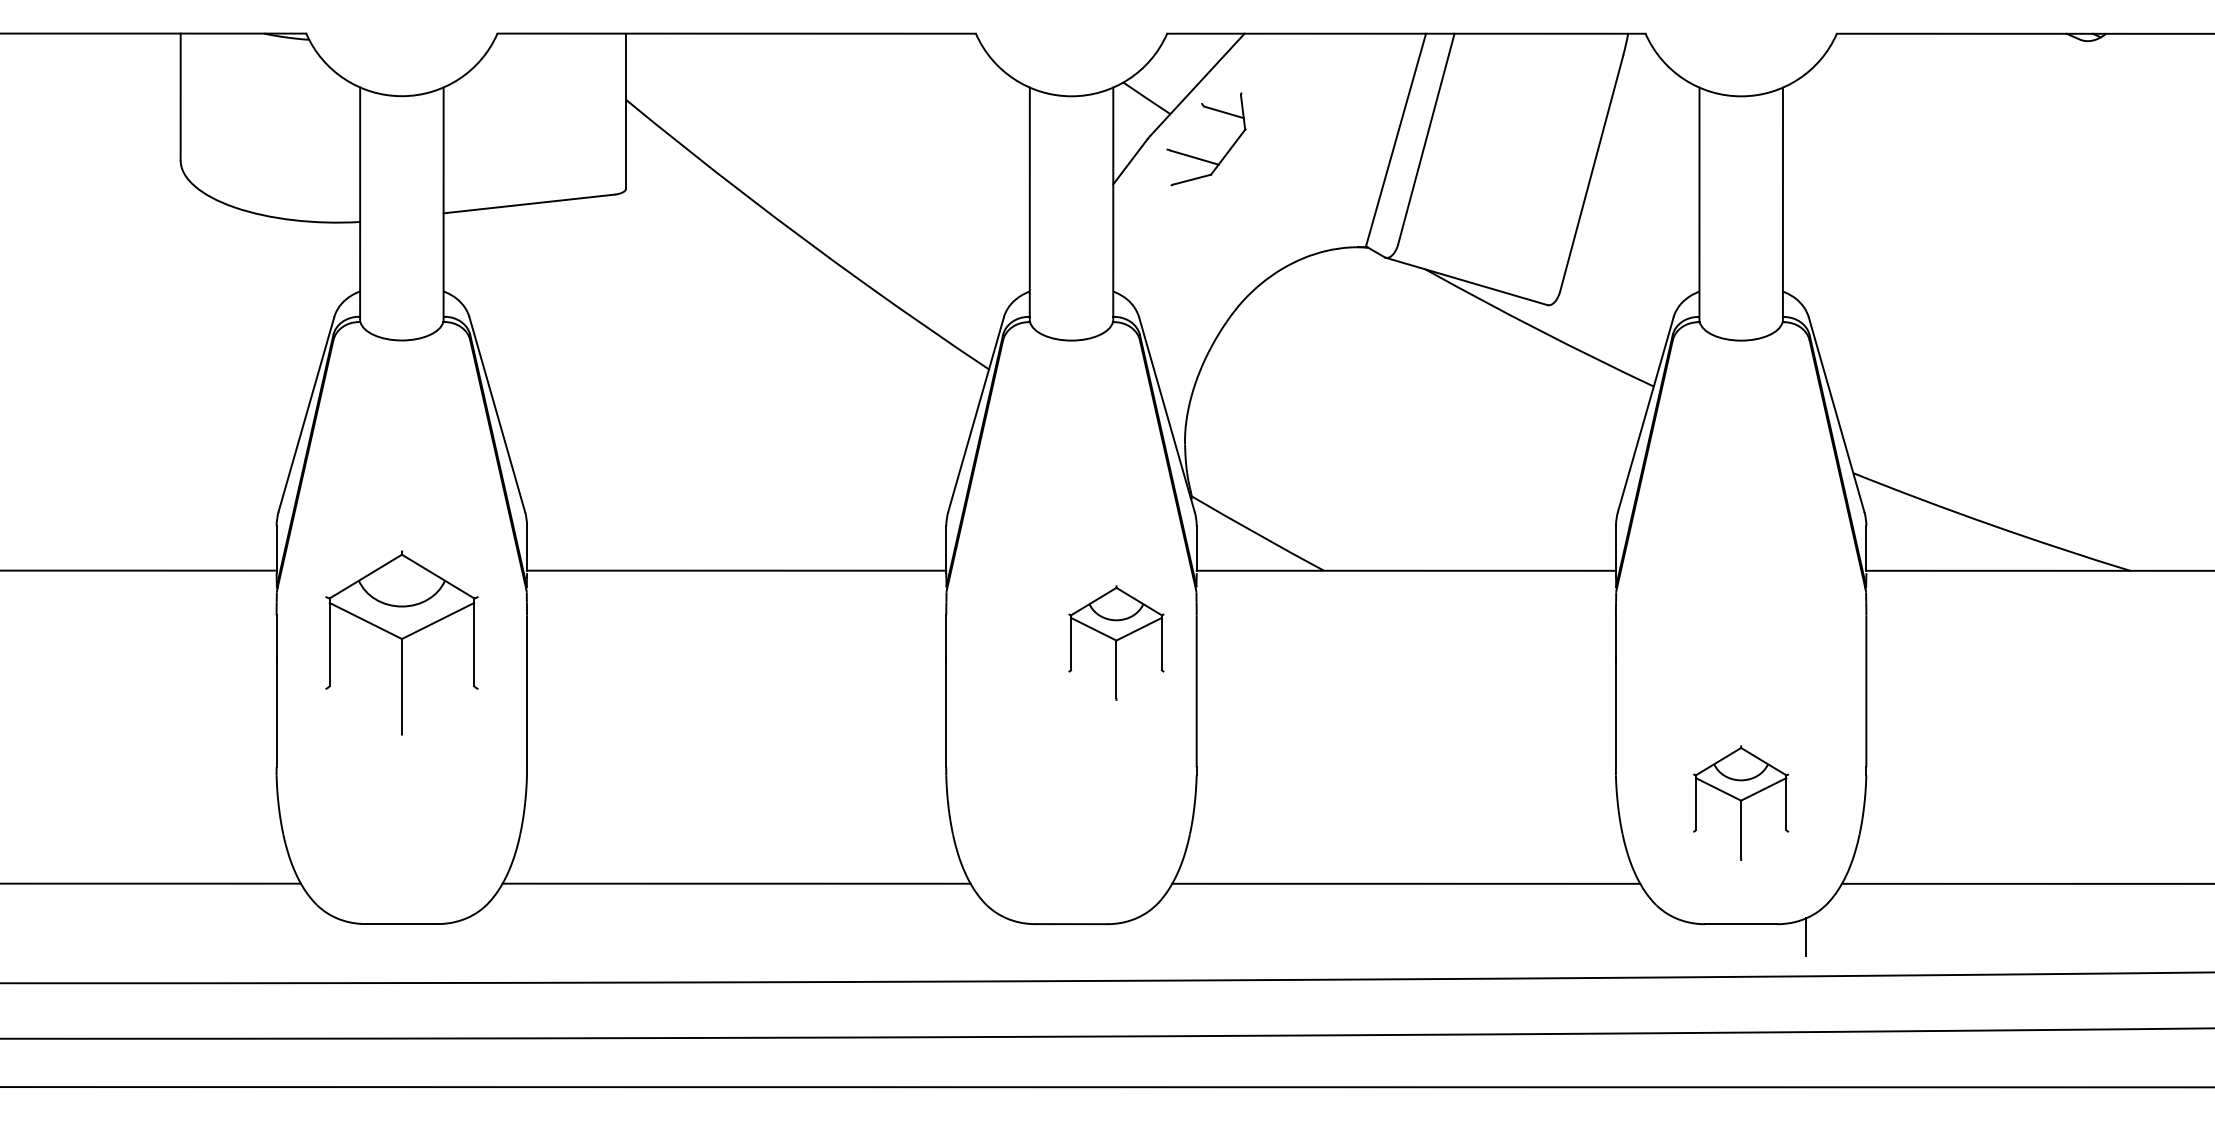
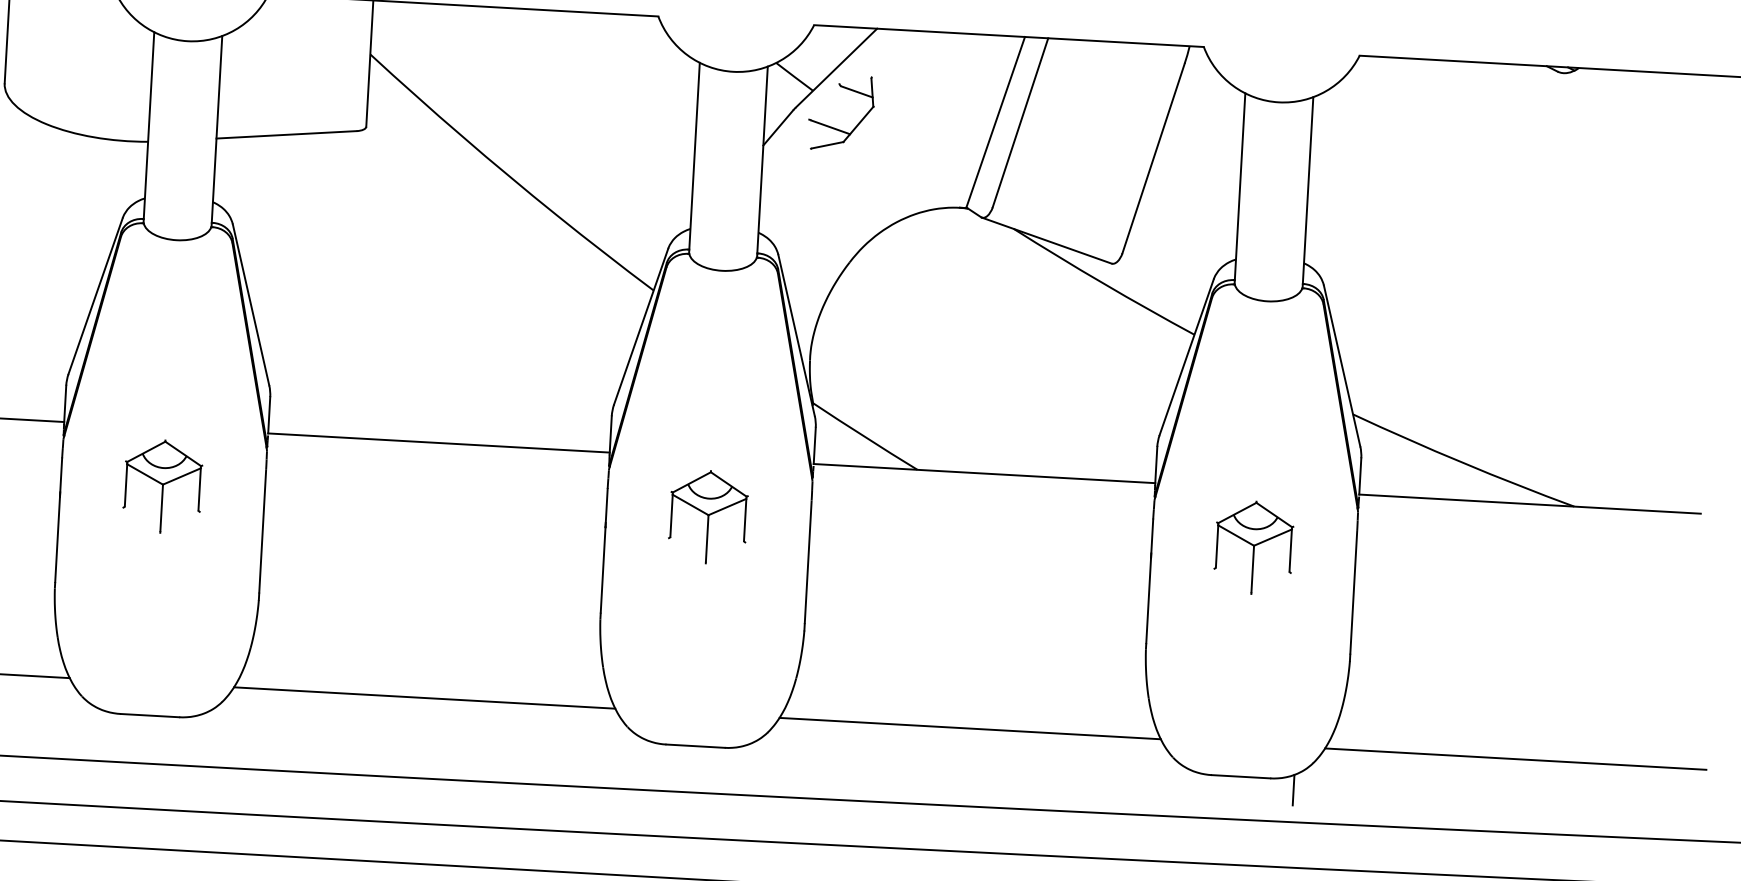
part: (401, 642) -> (162, 486), size x0.62
part: (1116, 642) -> (708, 516), moved
part: (1741, 802) -> (1254, 547), moved

